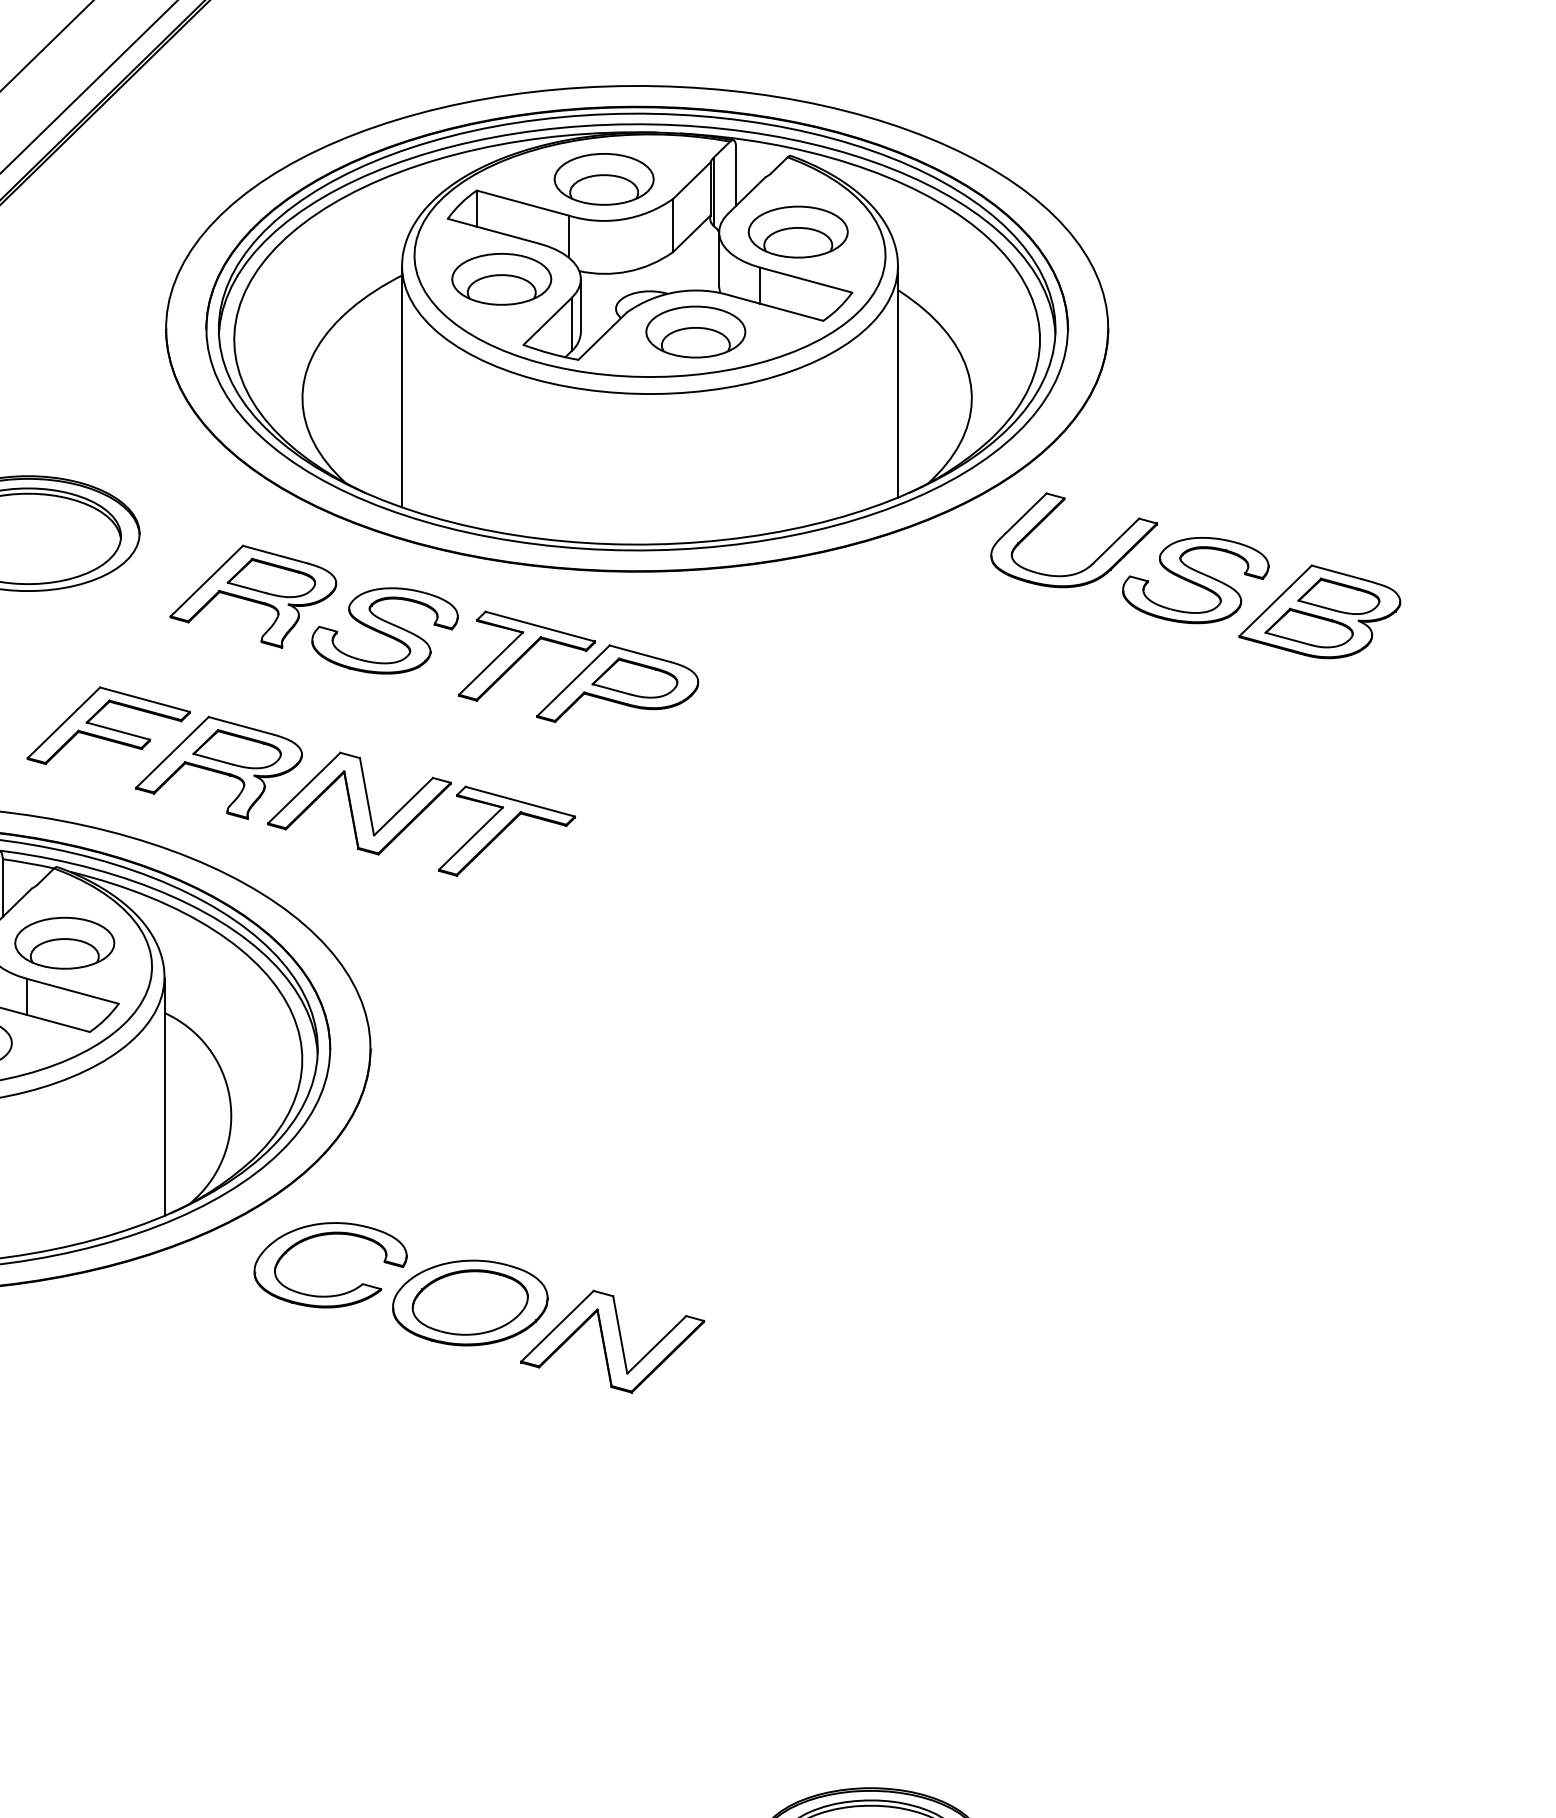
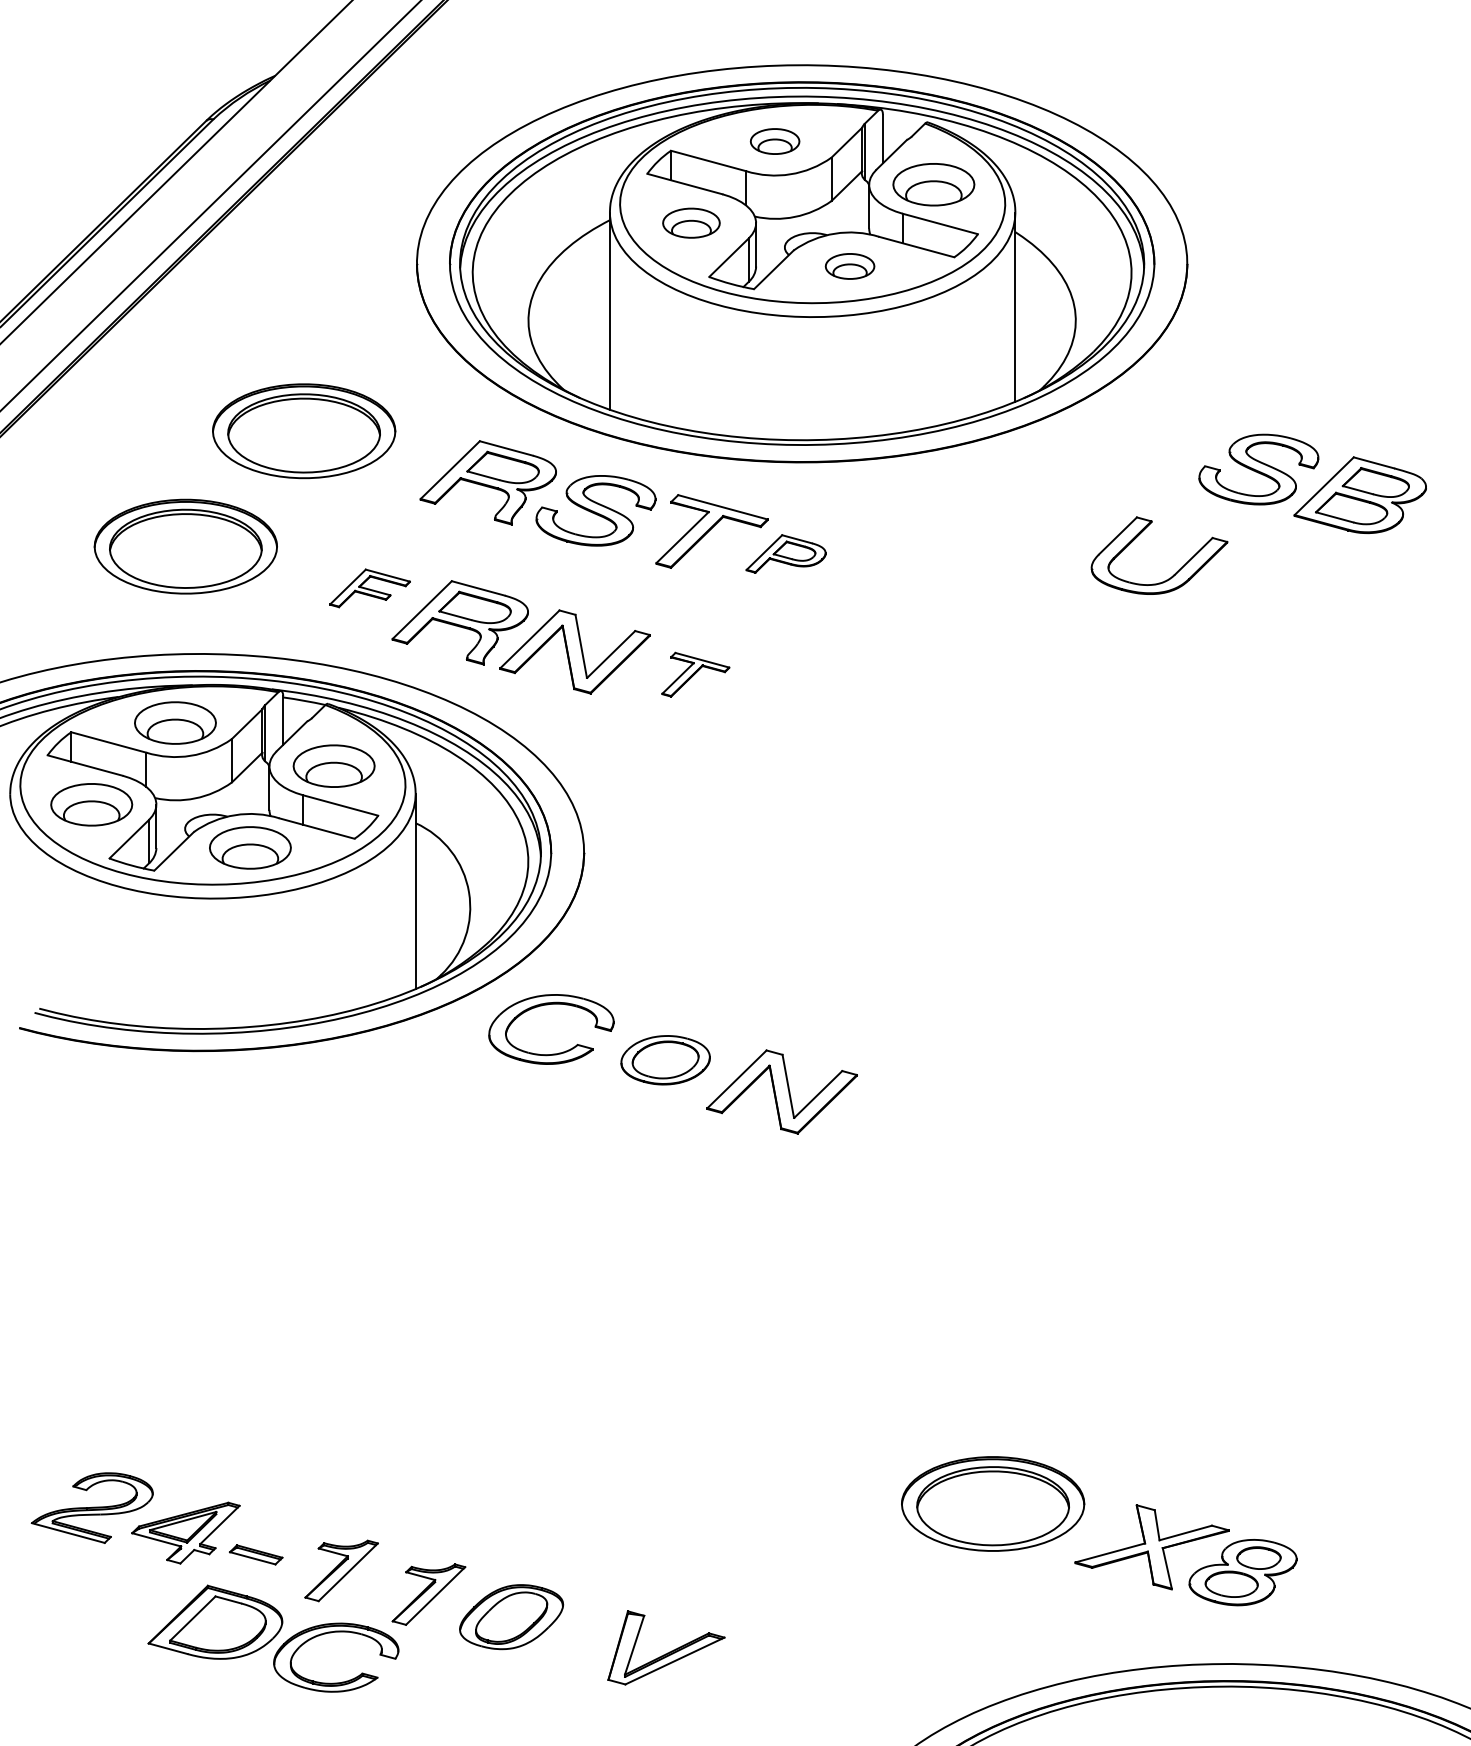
part: (603, 179) -> (774, 141), size x0.6
part: (501, 278) -> (691, 222), size x0.7
part: (695, 332) -> (849, 266), size x0.6
part: (1095, 559) -> (1176, 571), moved
part: (616, 683) -> (785, 553), size x0.6
part: (108, 725) -> (369, 588), size x0.6
part: (506, 831) -> (695, 674), size x0.6
part: (470, 1301) -> (665, 1059), size x0.7

